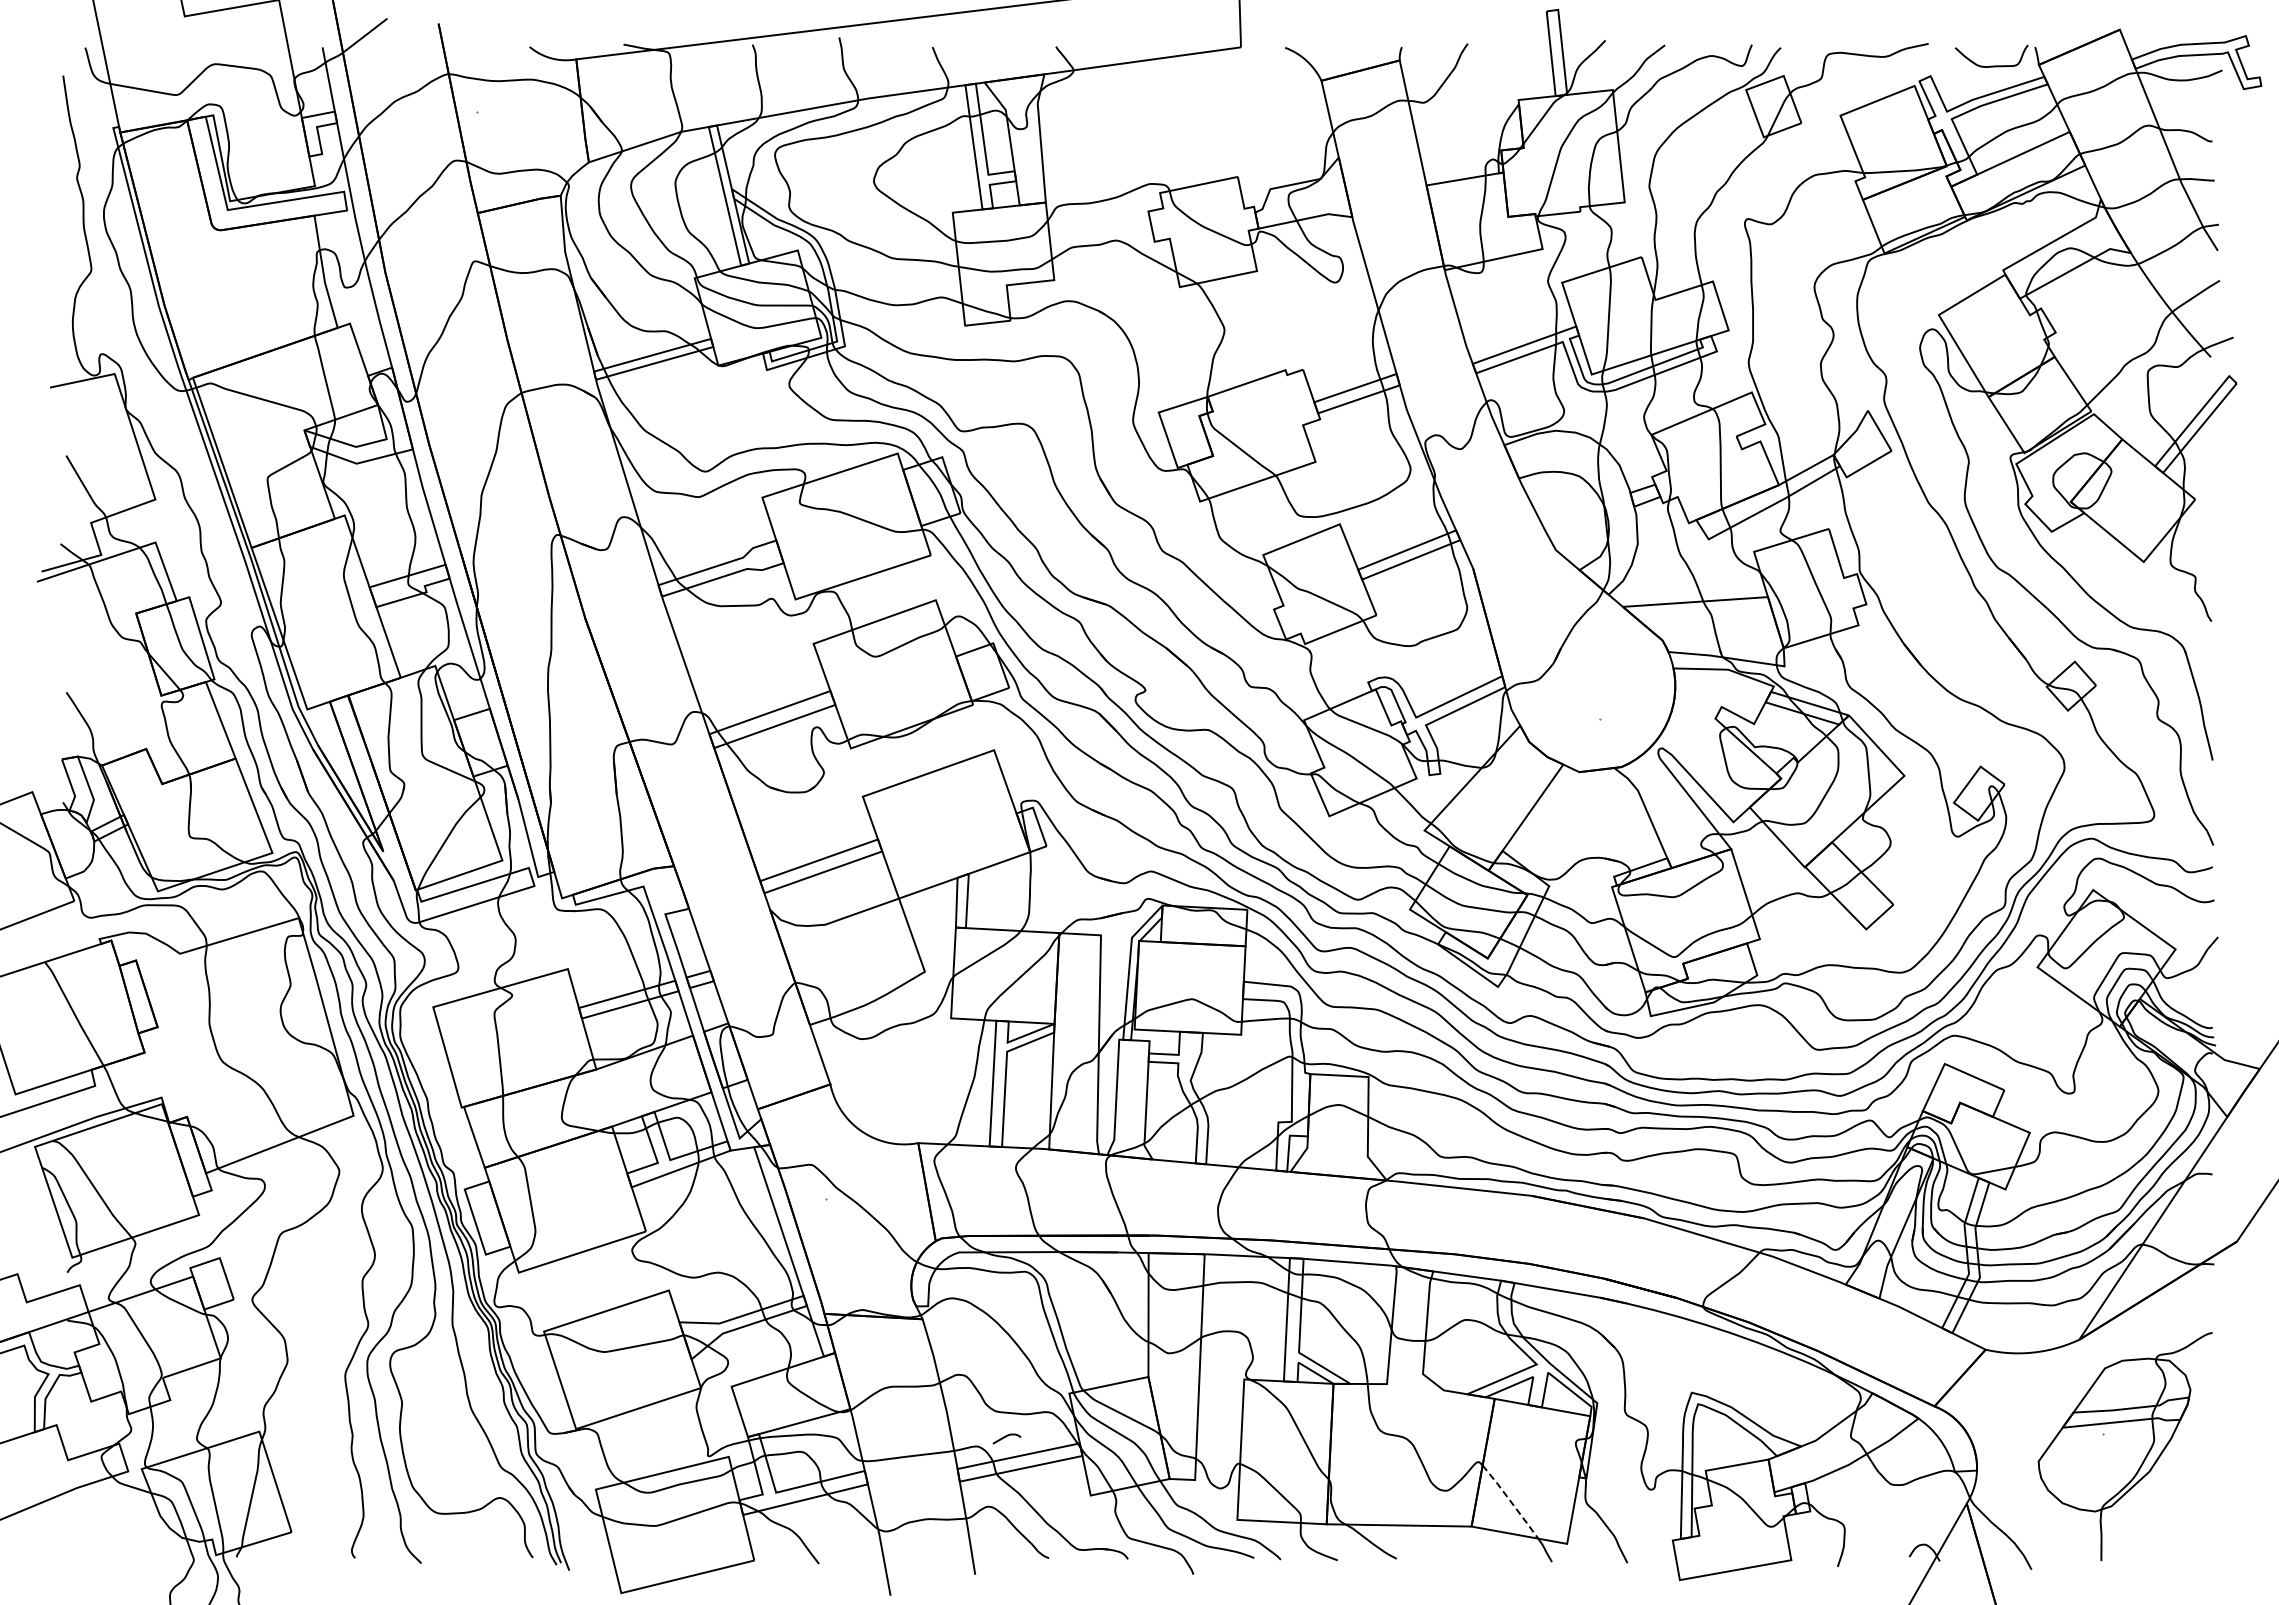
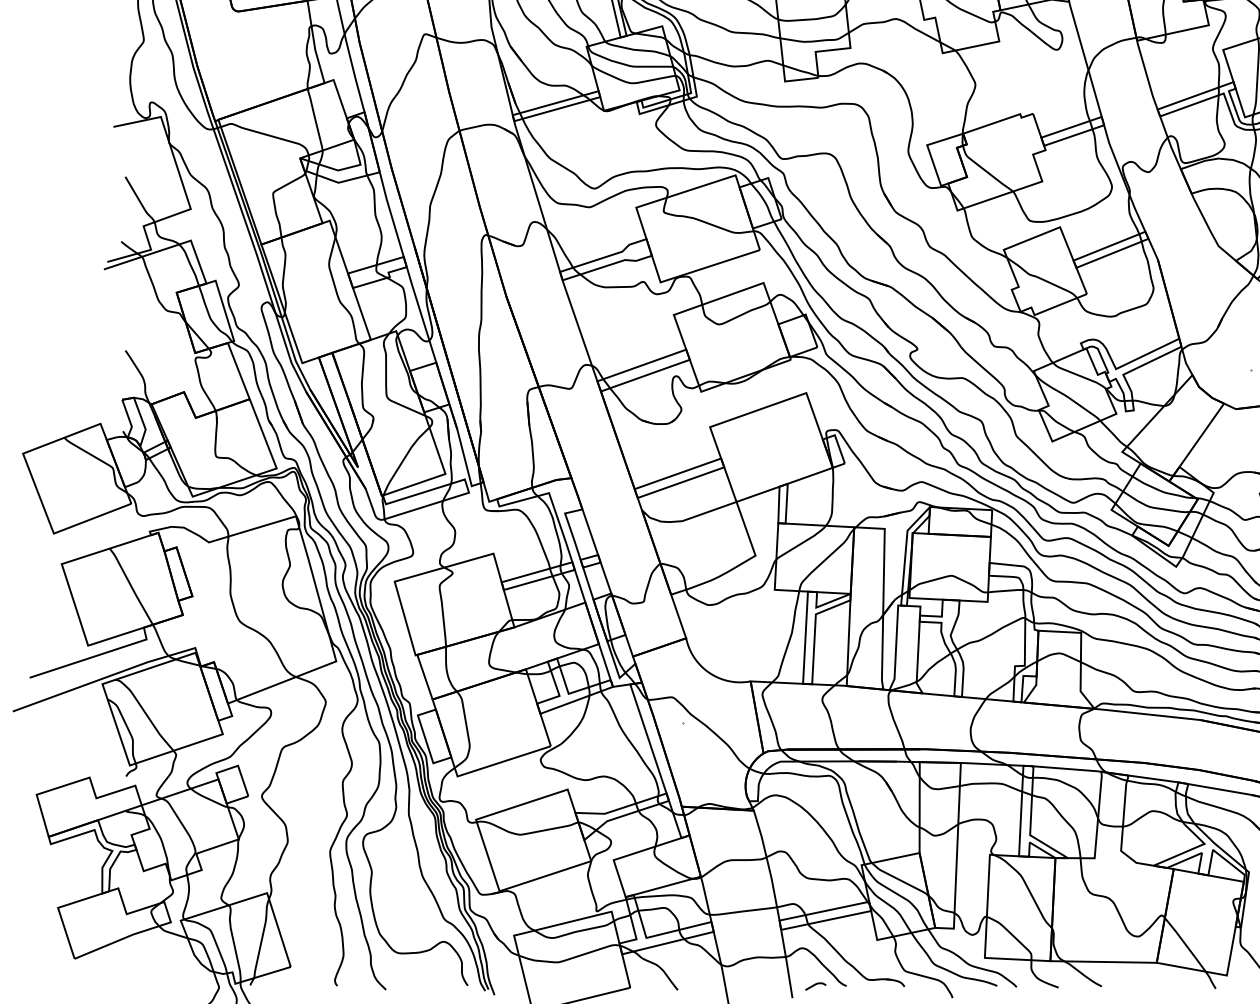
curve: (1006, 1437) -> (815, 985), moved
line: (1511, 1501) -> (1186, 944), dashed -> solid

